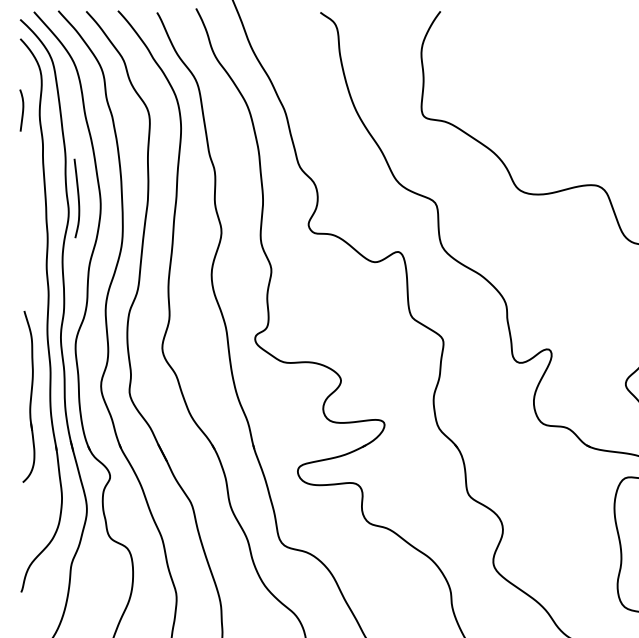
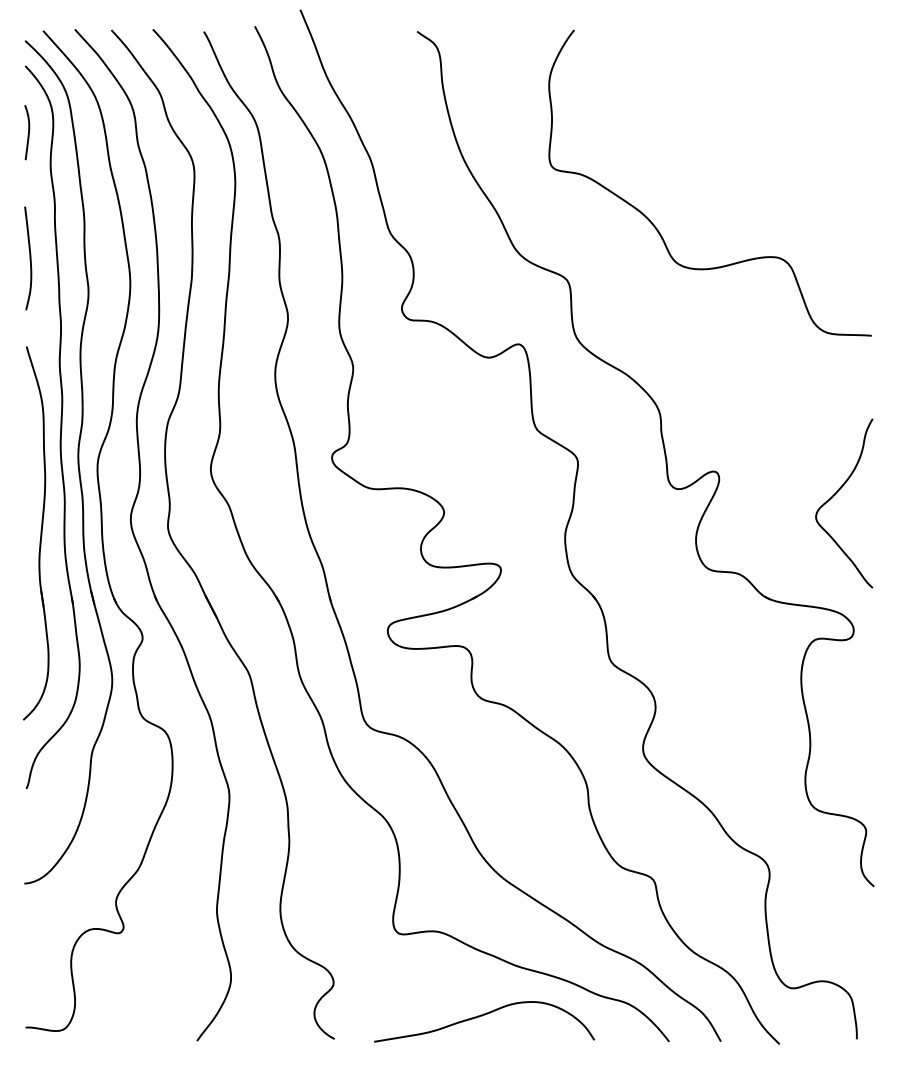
curve: (22, 110) -> (28, 132), moved
curve: (77, 198) -> (29, 258), moved
part: (28, 396) -> (36, 533), size x1.67

